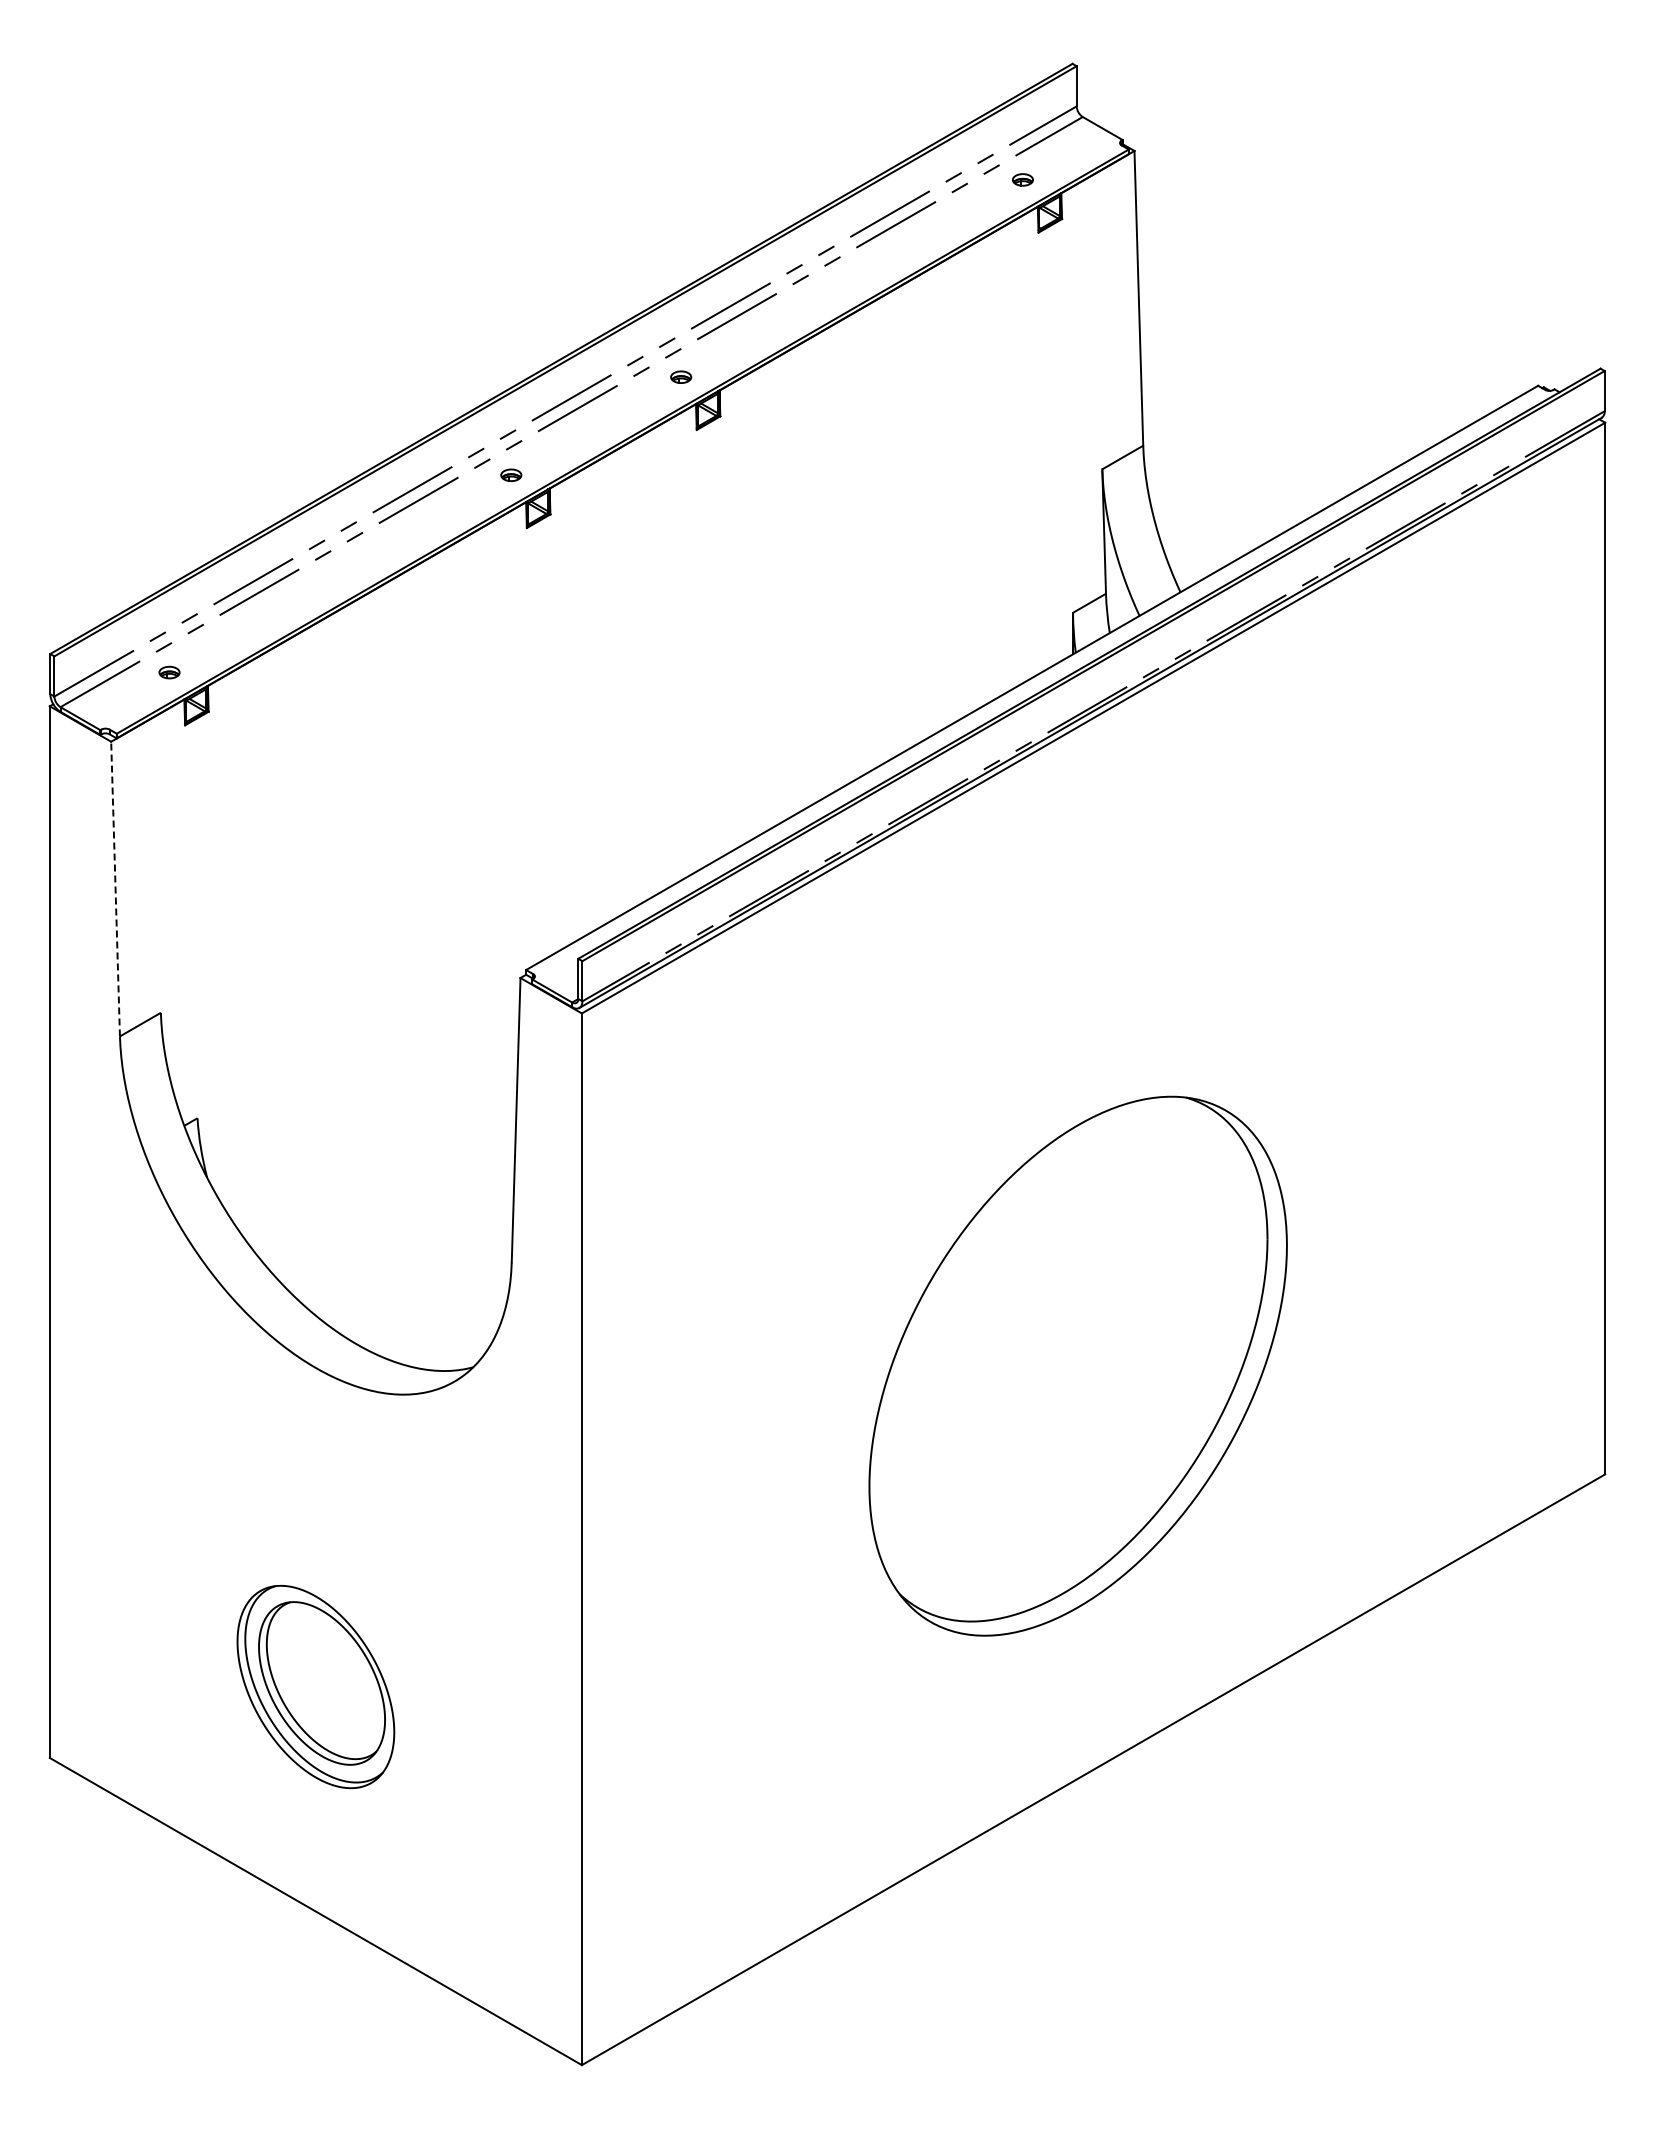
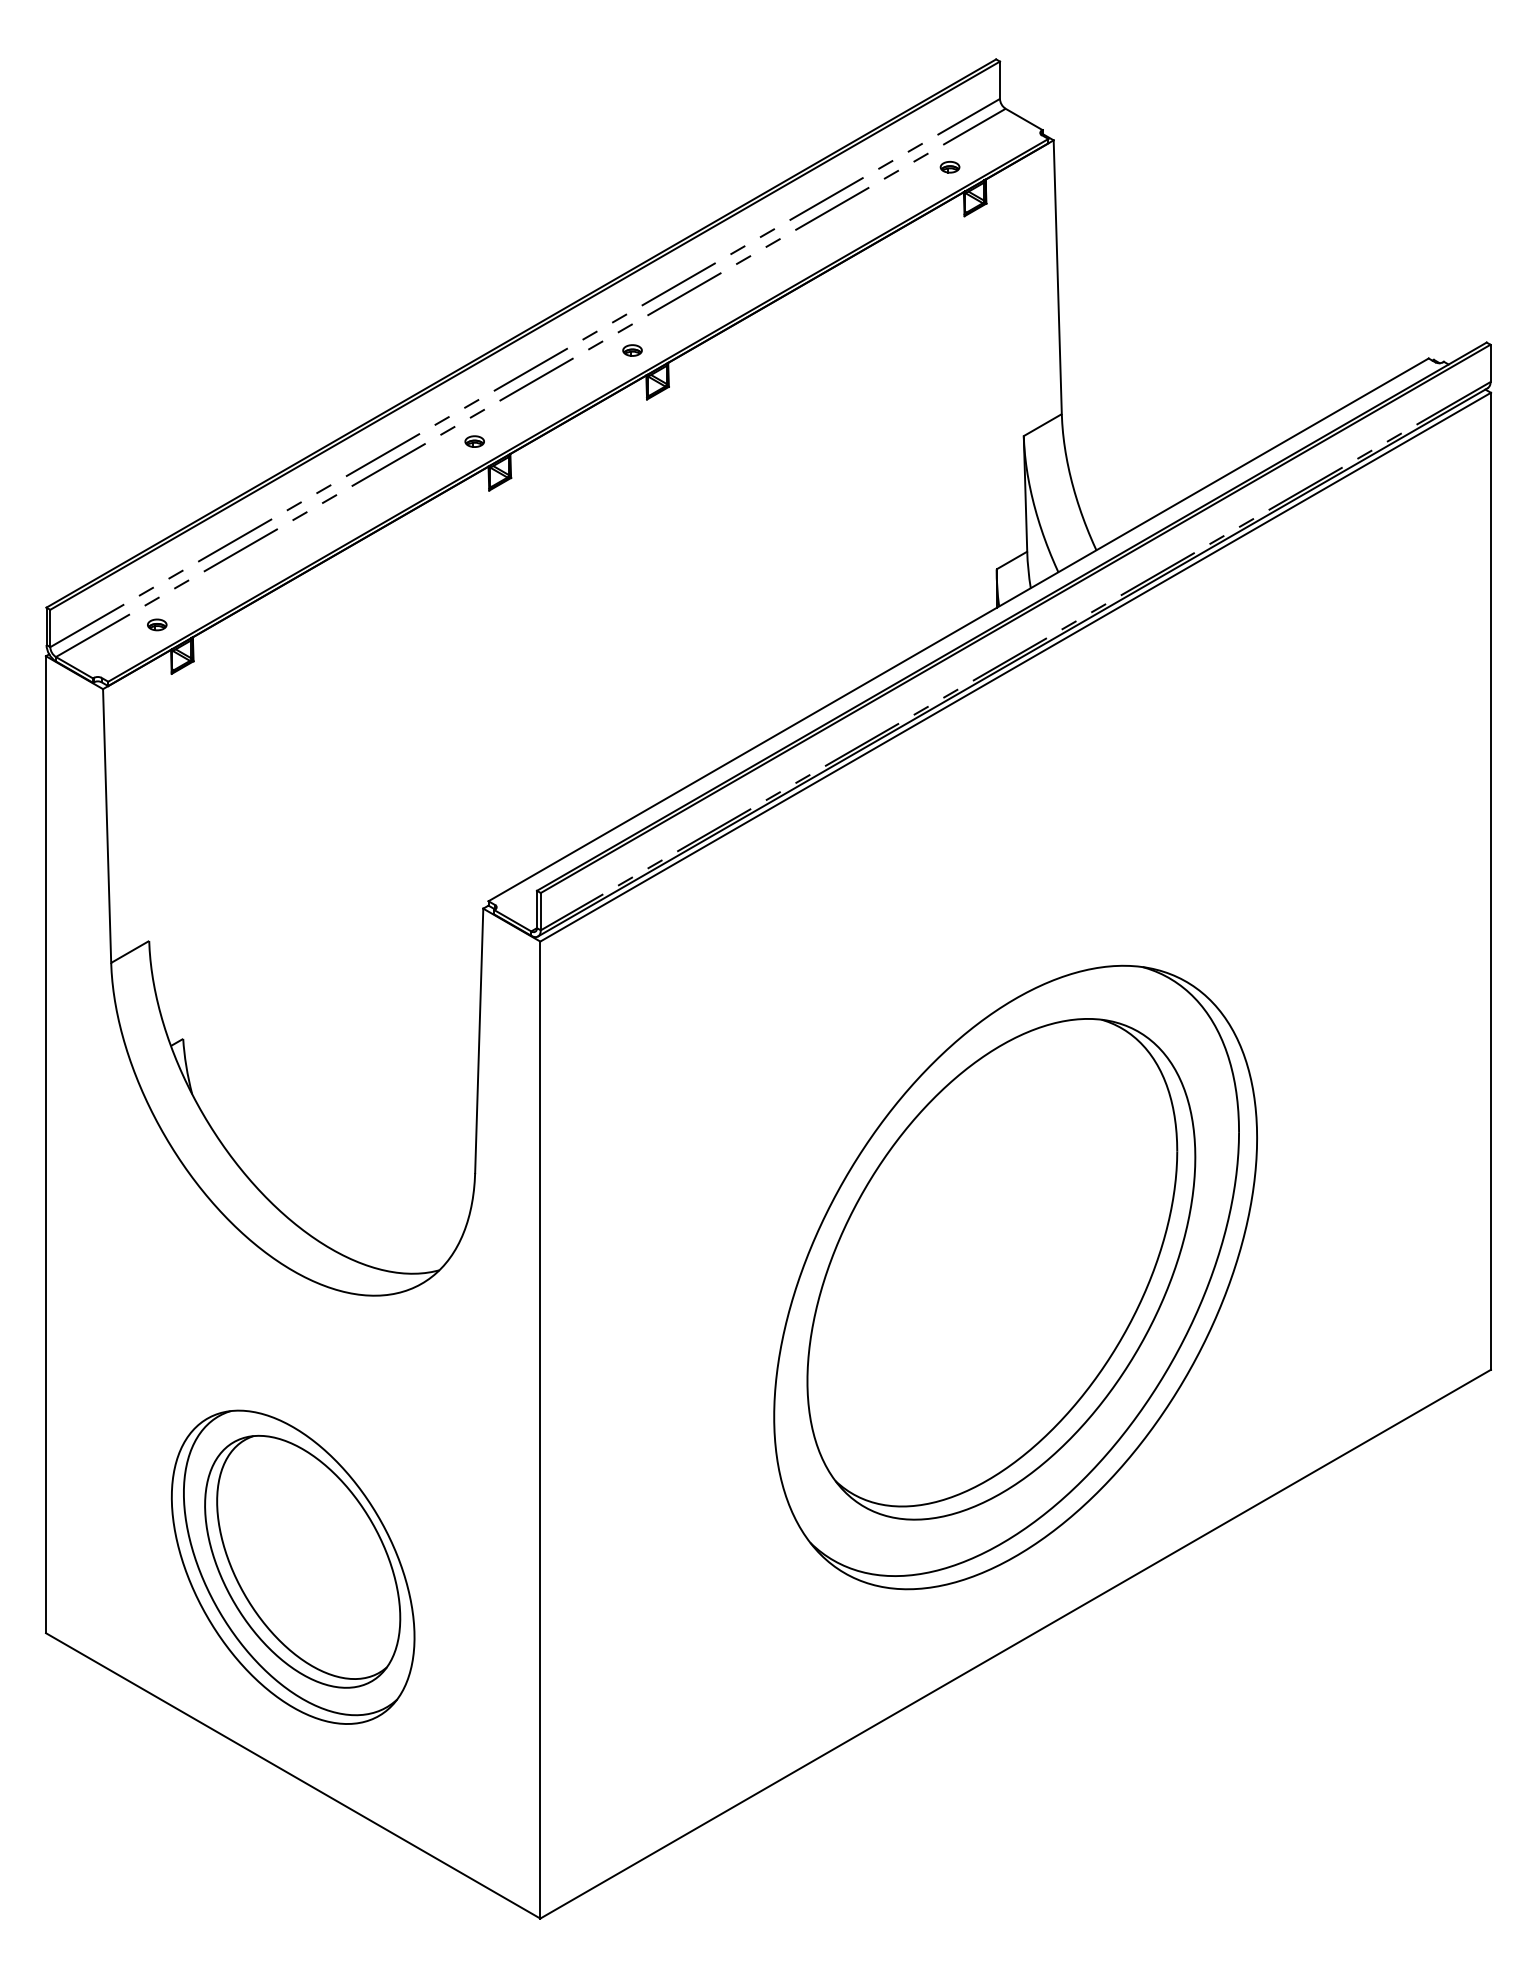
line: (115, 888) -> (107, 825), dashed -> solid
part: (1093, 1374) -> (1015, 1276), added
part: (315, 1686) -> (292, 1566), size x1.67

